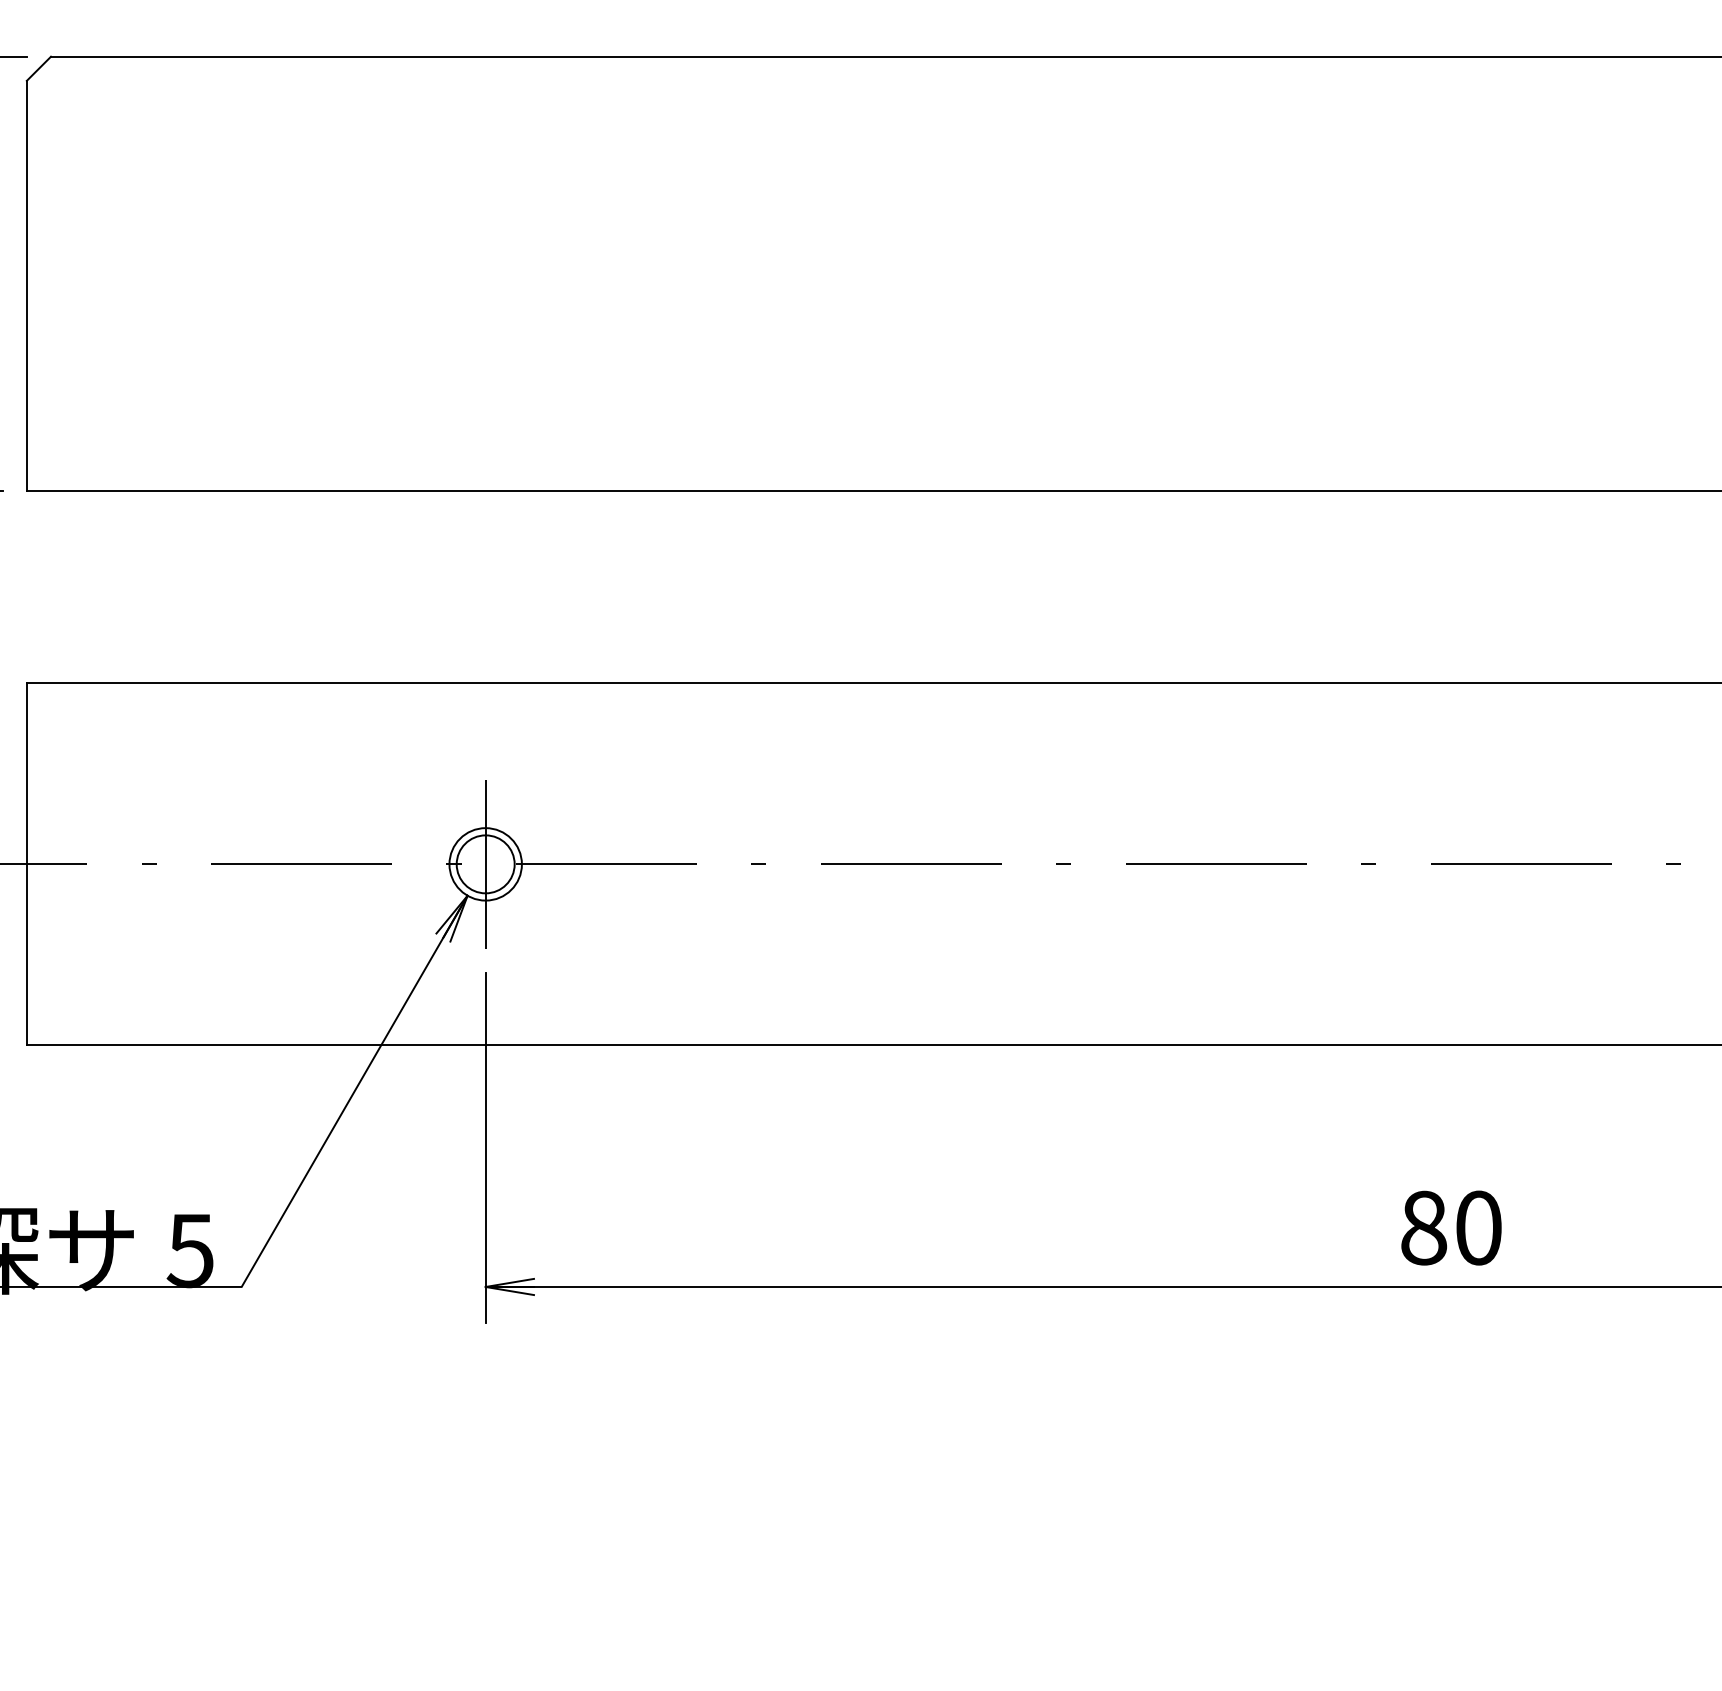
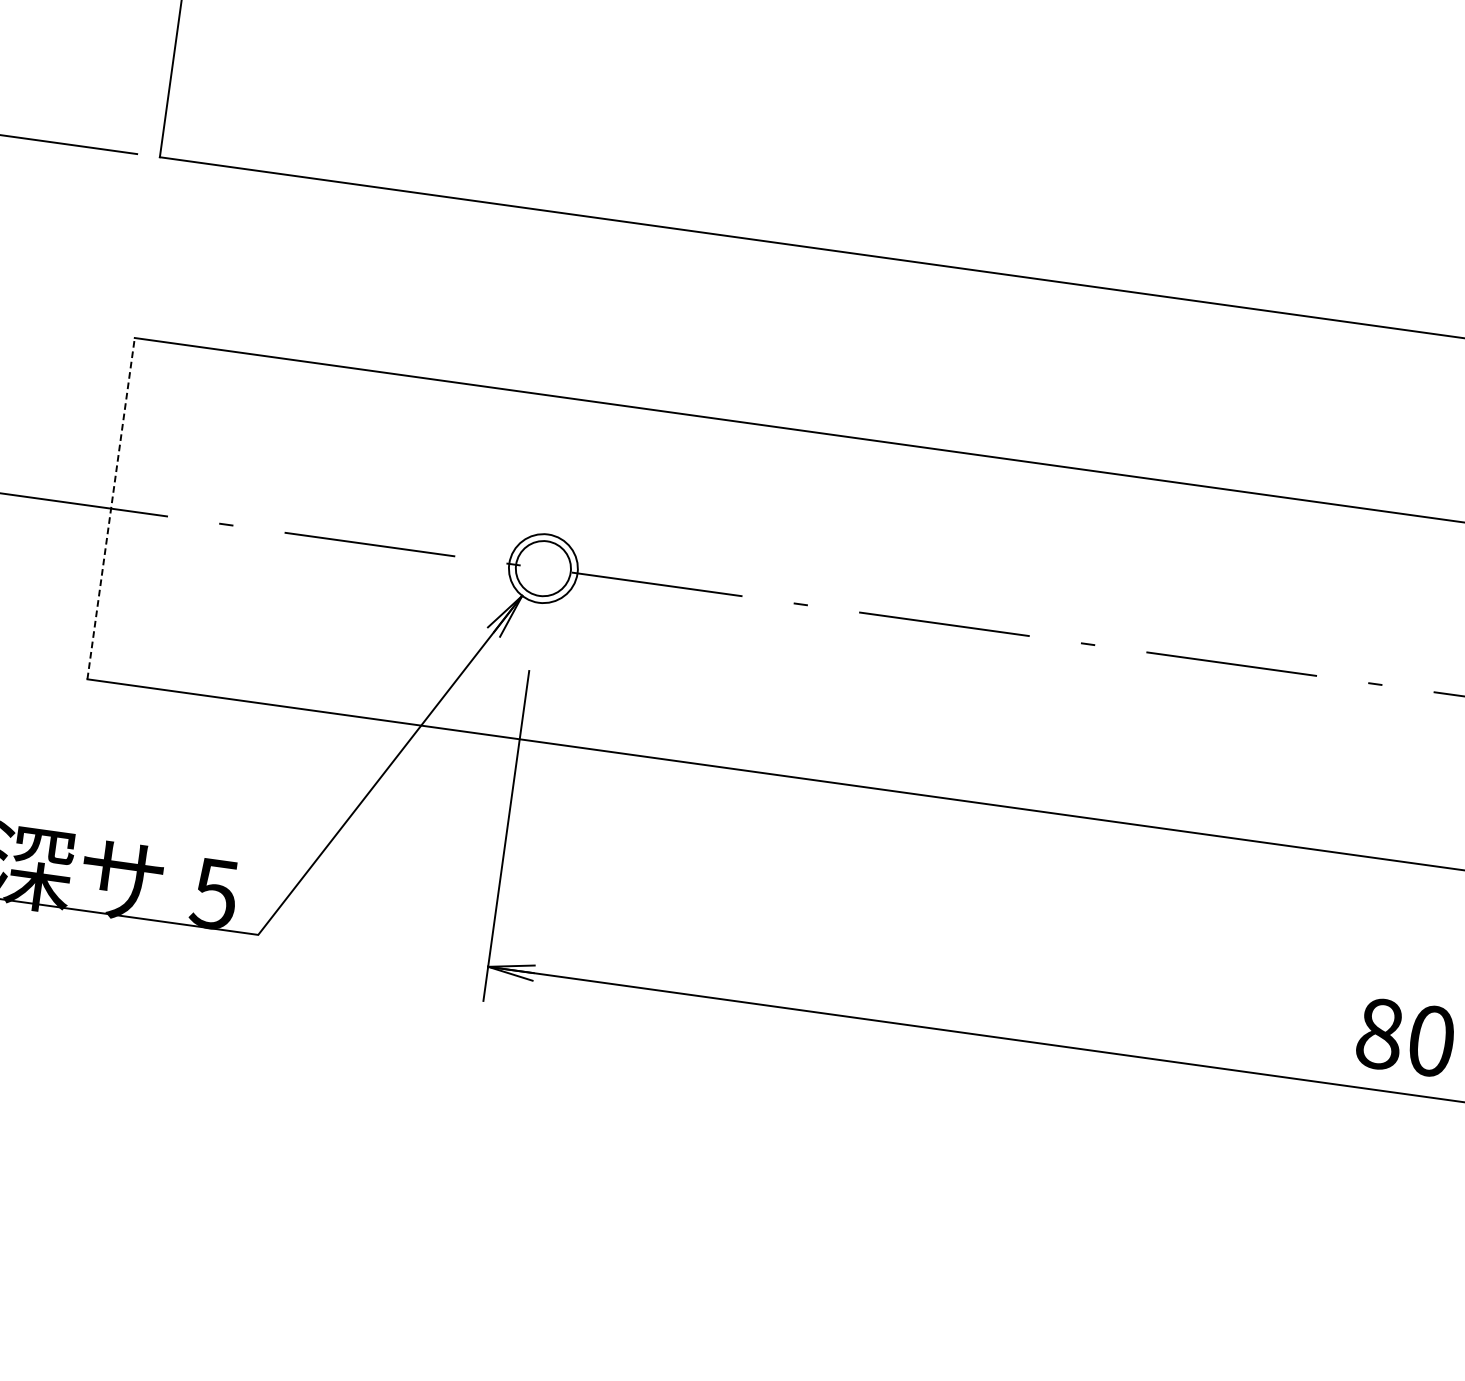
line: (26, 863) -> (110, 507), solid -> dashed
line: (485, 863) -> (543, 567), removed

